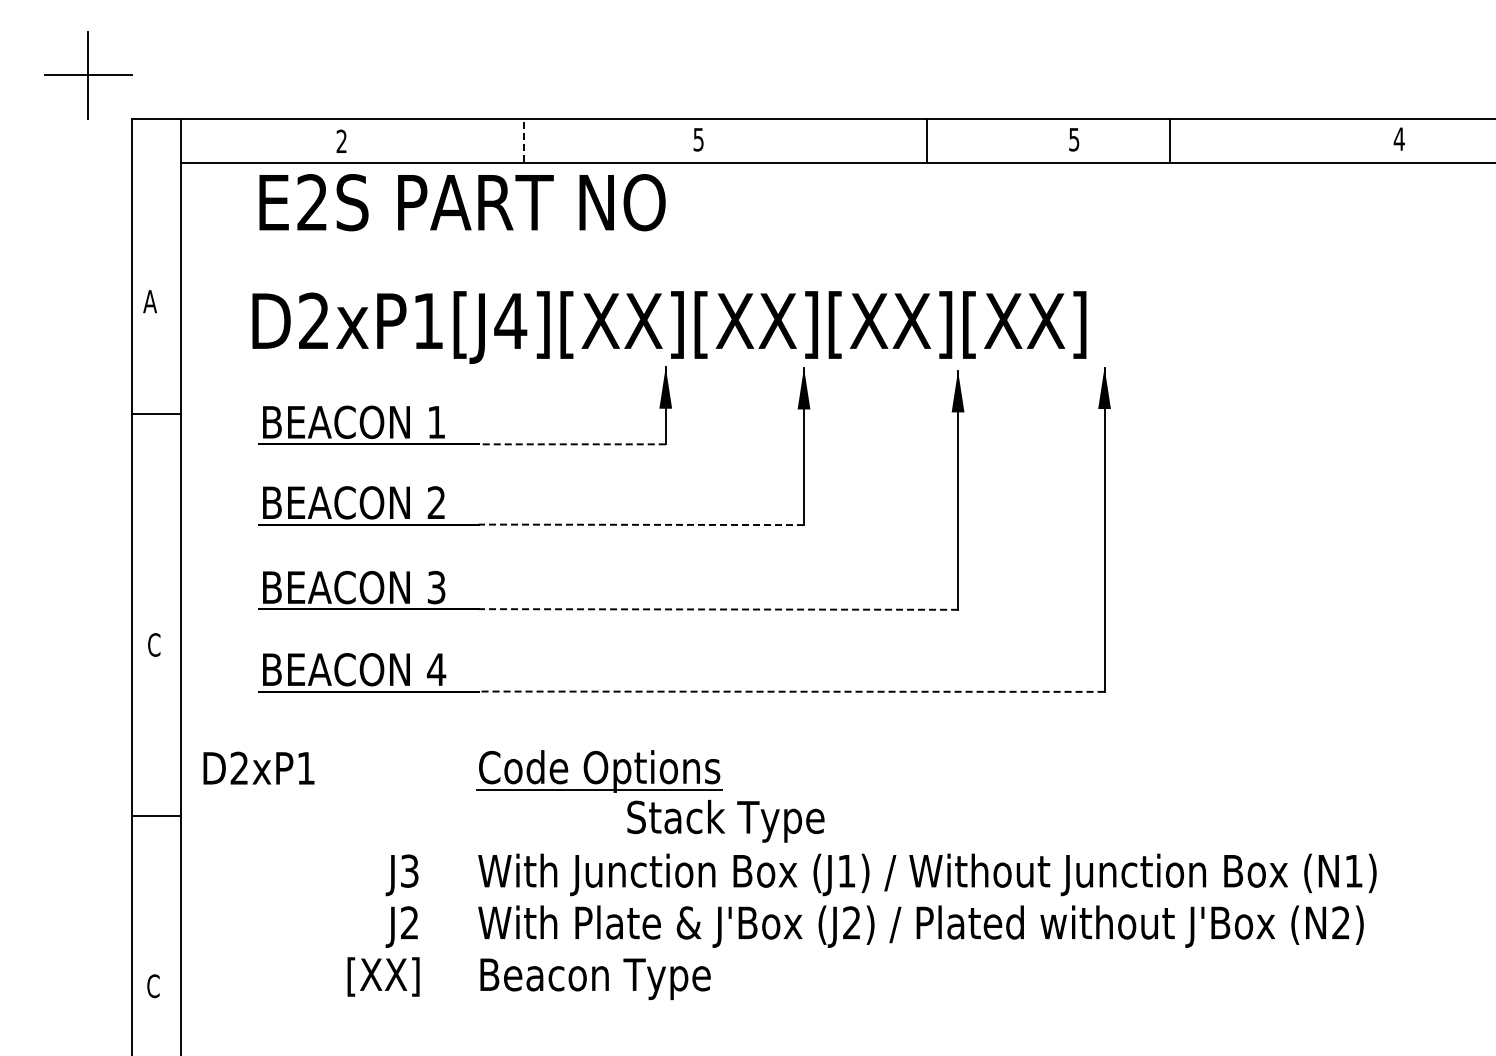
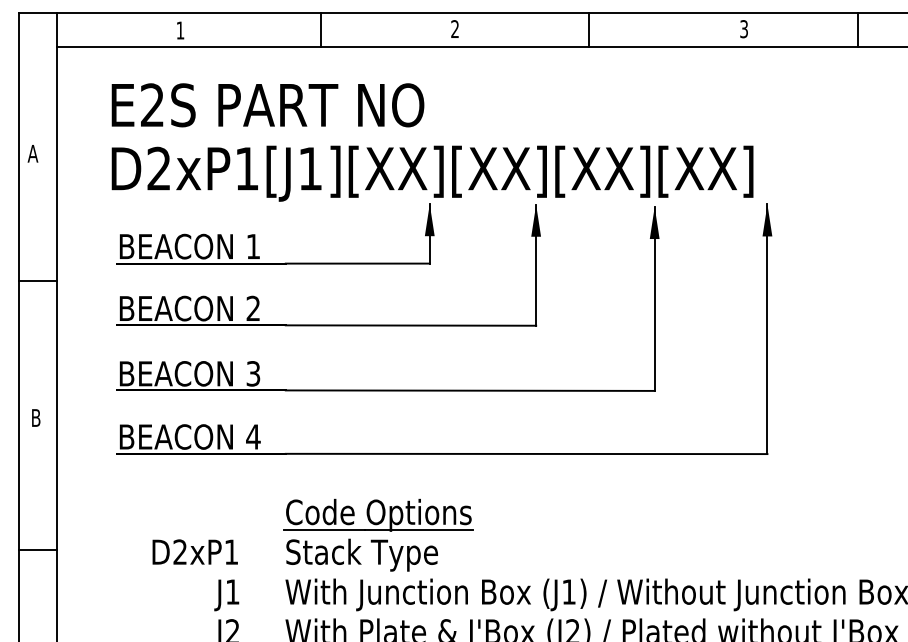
text: (1074, 138) -> (744, 28), 5 -> 3
text: (698, 139) -> (454, 29), 5 -> 2
text: (341, 140) -> (180, 29), 2 -> 1
line: (524, 140) -> (321, 29), dashed -> solid
line: (927, 140) -> (589, 29), moved
line: (1170, 140) -> (858, 29), moved
text: (462, 202) -> (267, 105), moved
text: (510, 320) -> (310, 168), D2xP1[J4][XX][XX][XX][XX] -> D2xP1[J1][XX][XX][XX][XX]
line: (156, 413) -> (37, 281), moved
line: (572, 444) -> (358, 263), dashed -> solid
line: (641, 524) -> (411, 325), dashed -> solid
line: (718, 609) -> (470, 390), dashed -> solid
text: (154, 644) -> (36, 417), C -> B
line: (791, 691) -> (526, 453), dashed -> solid
text: (258, 767) -> (194, 551), moved
text: (725, 820) -> (361, 554), moved
text: (409, 870) -> (232, 591), J3 -> J1

